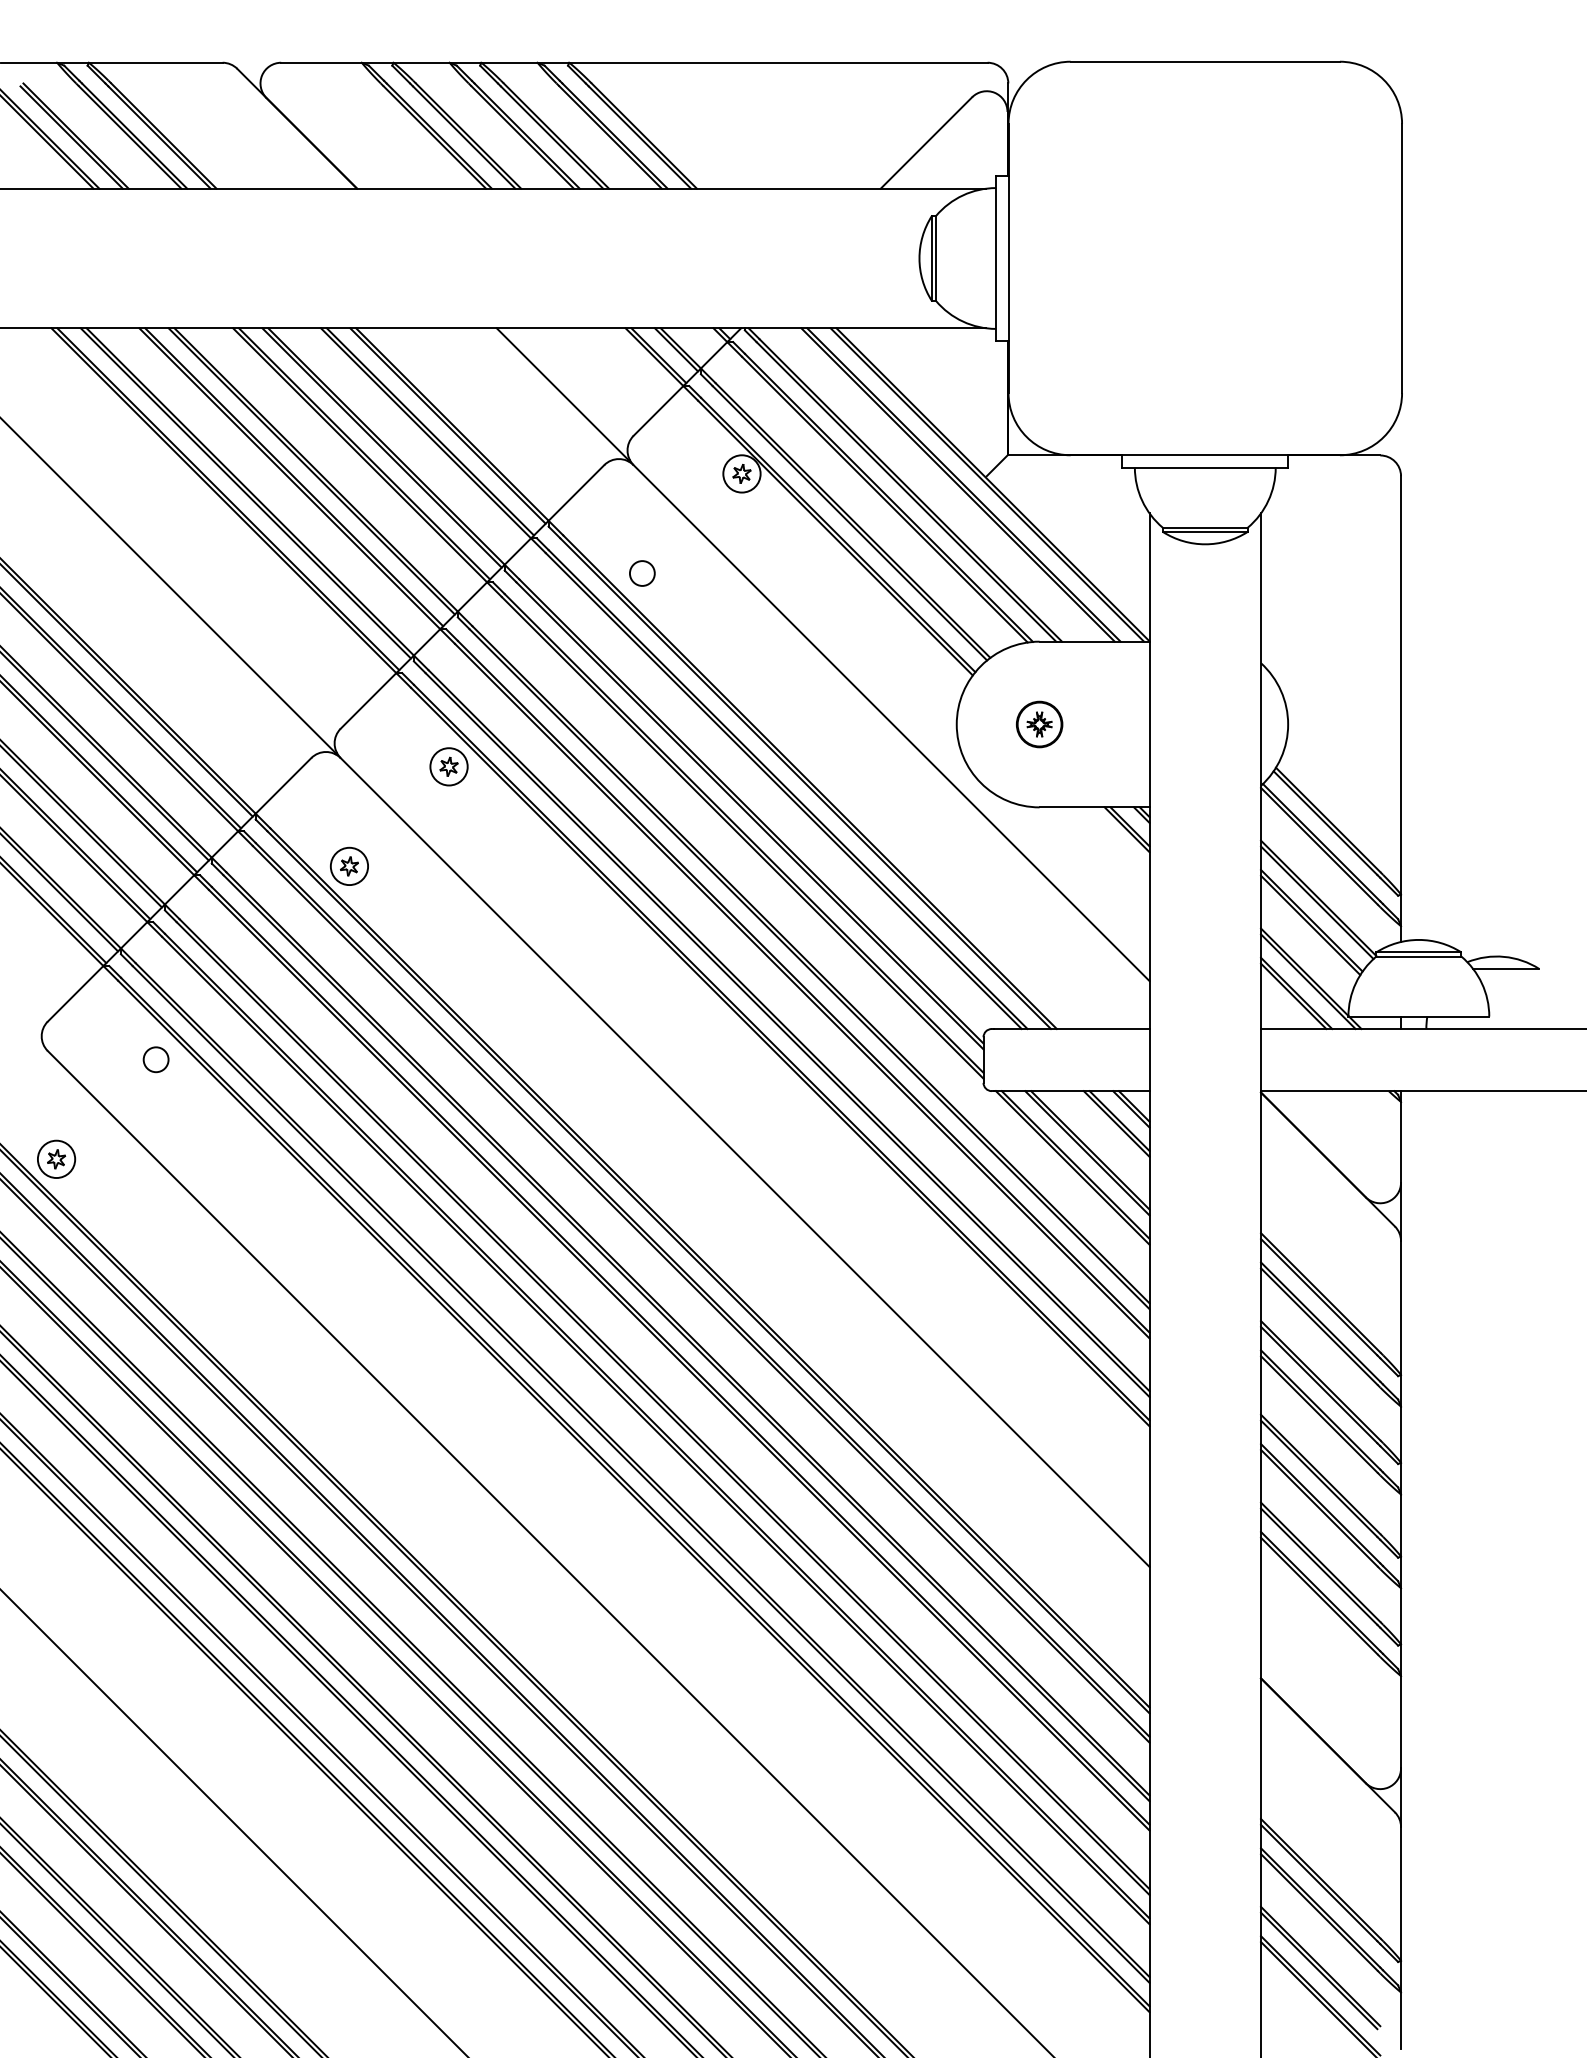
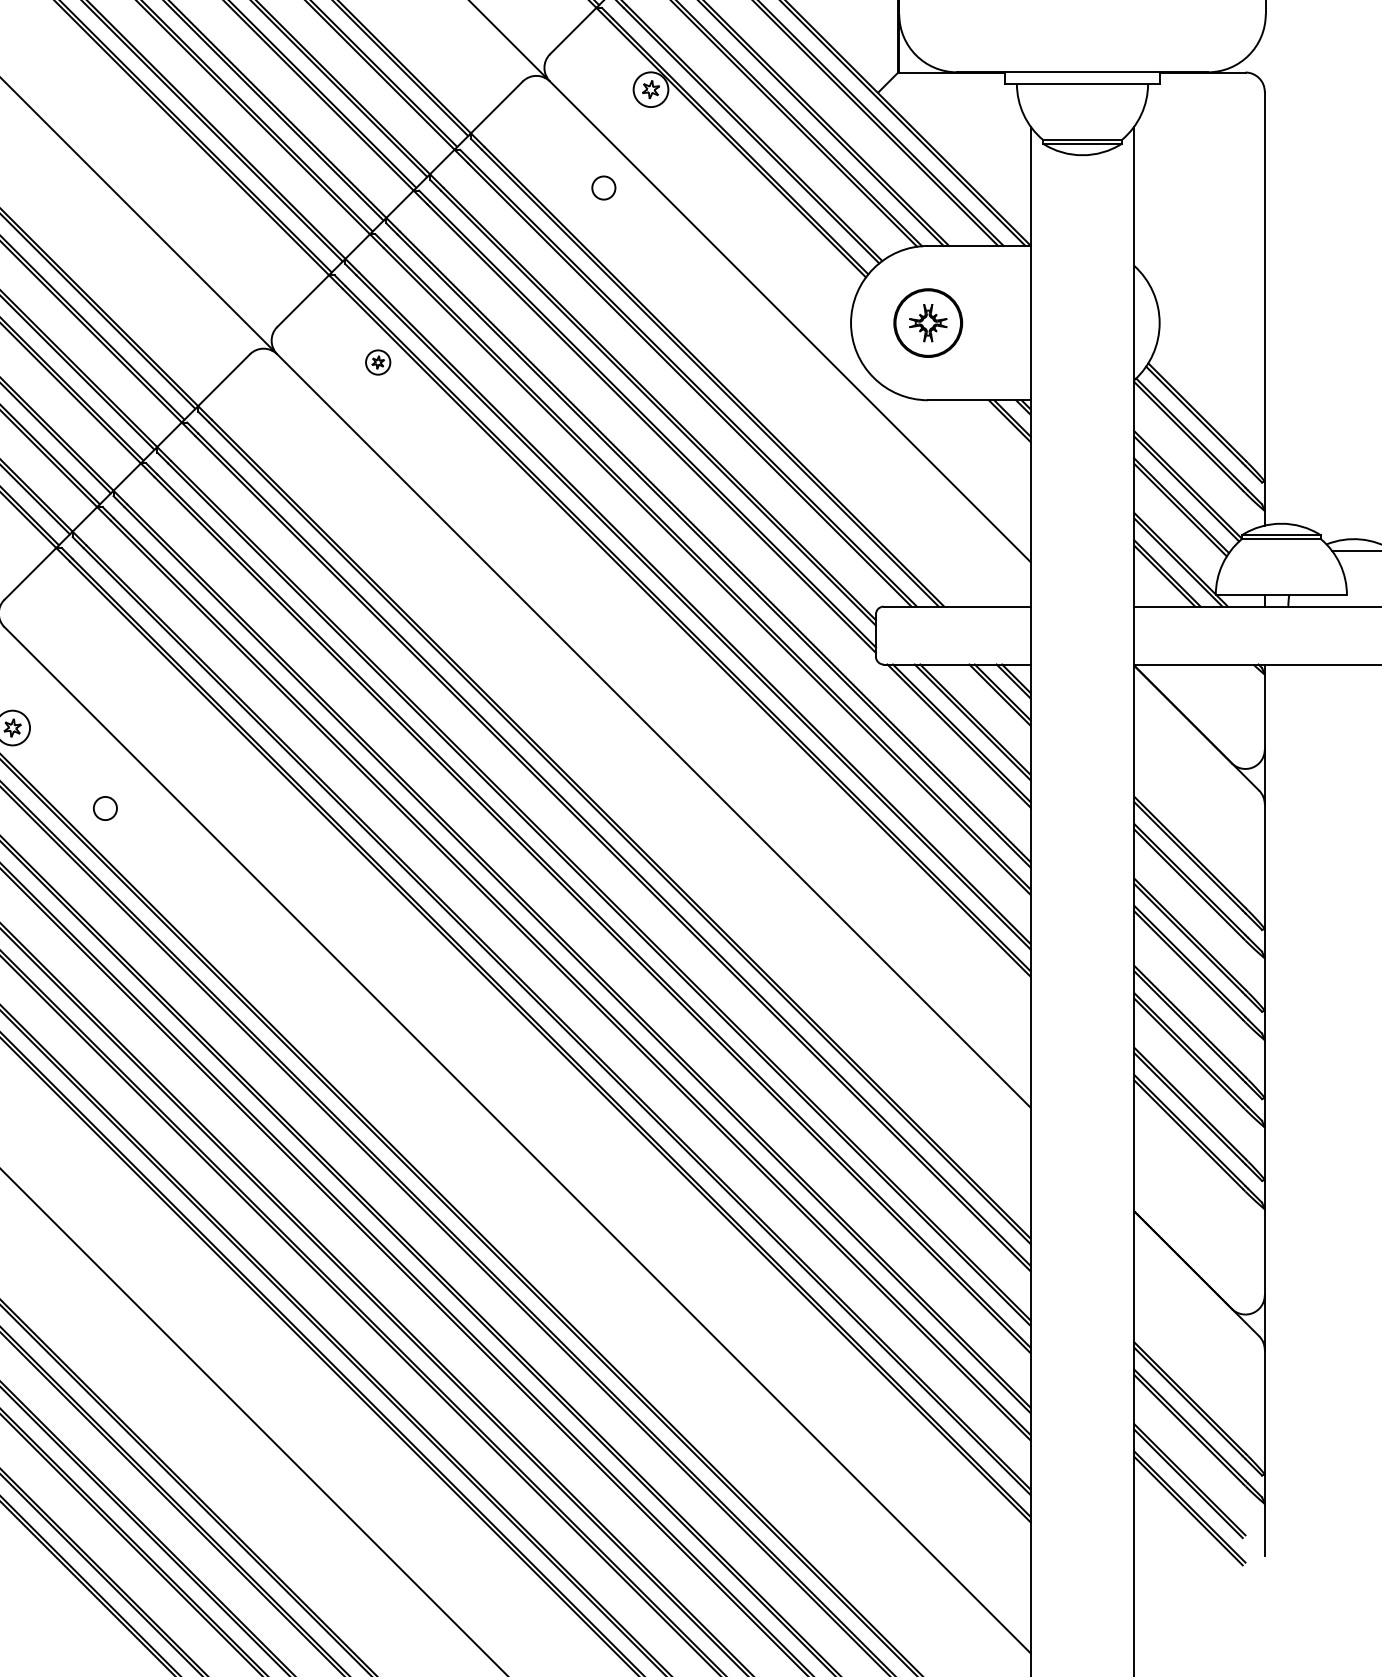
circle: (642, 573) -> (603, 188), moved
part: (1039, 724) -> (928, 323), size x1.6
part: (448, 766) -> (377, 362), size x0.7
part: (348, 865) -> (284, 454), removed
circle: (155, 1059) -> (104, 808), moved

